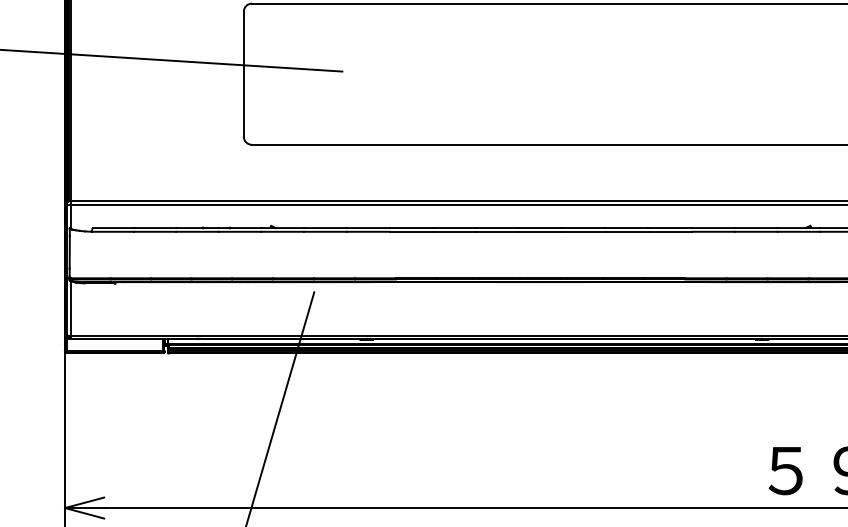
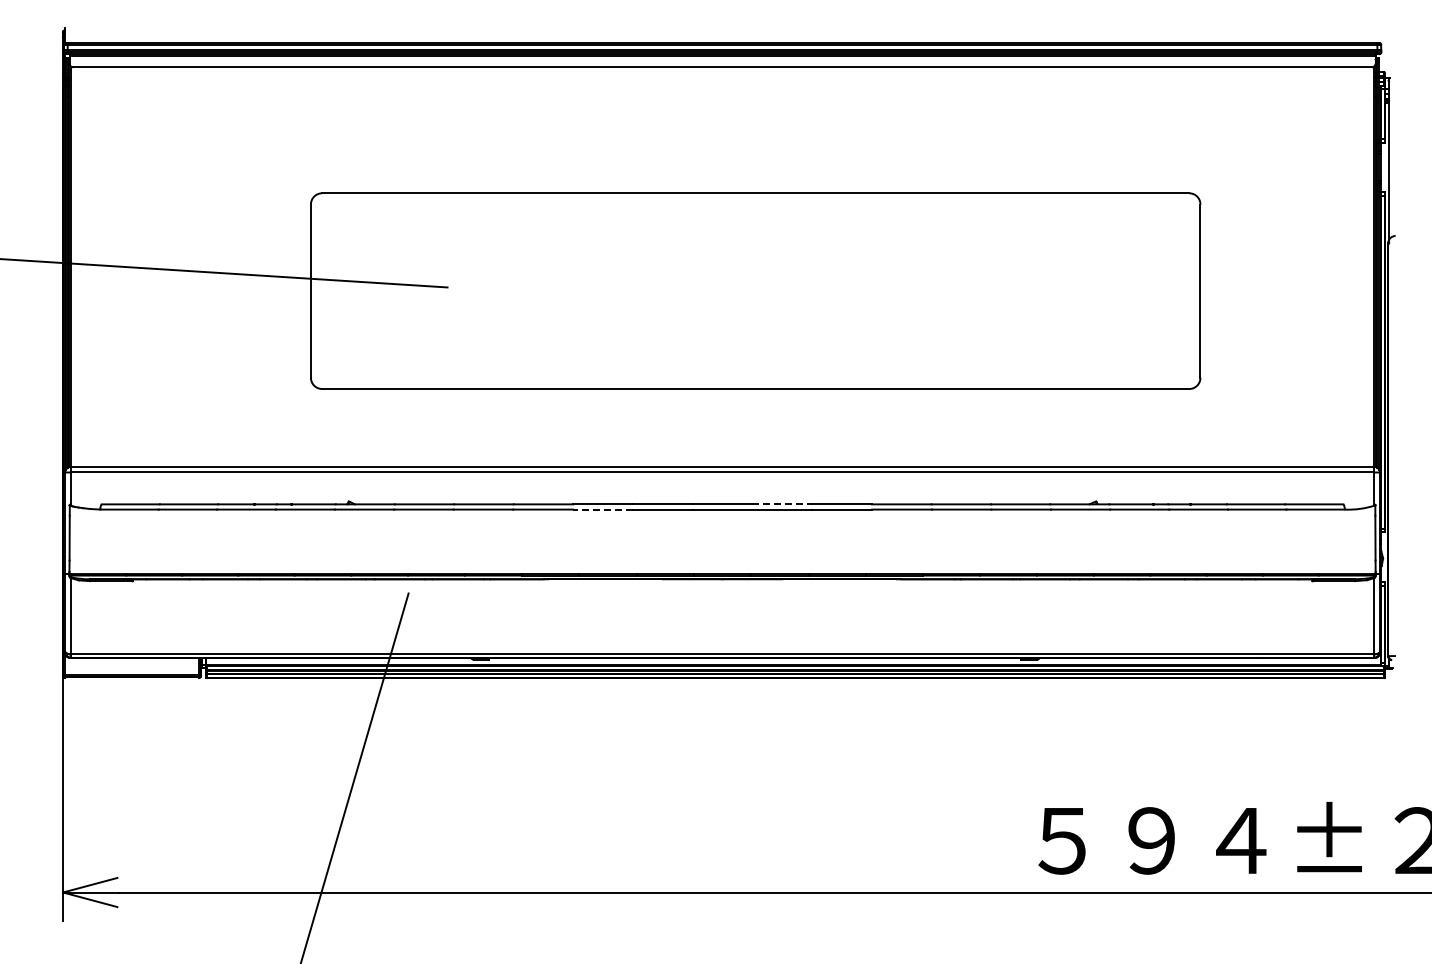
line: (584, 228) -> (782, 504), solid -> dashed
line: (454, 231) -> (602, 509), solid -> dashed

